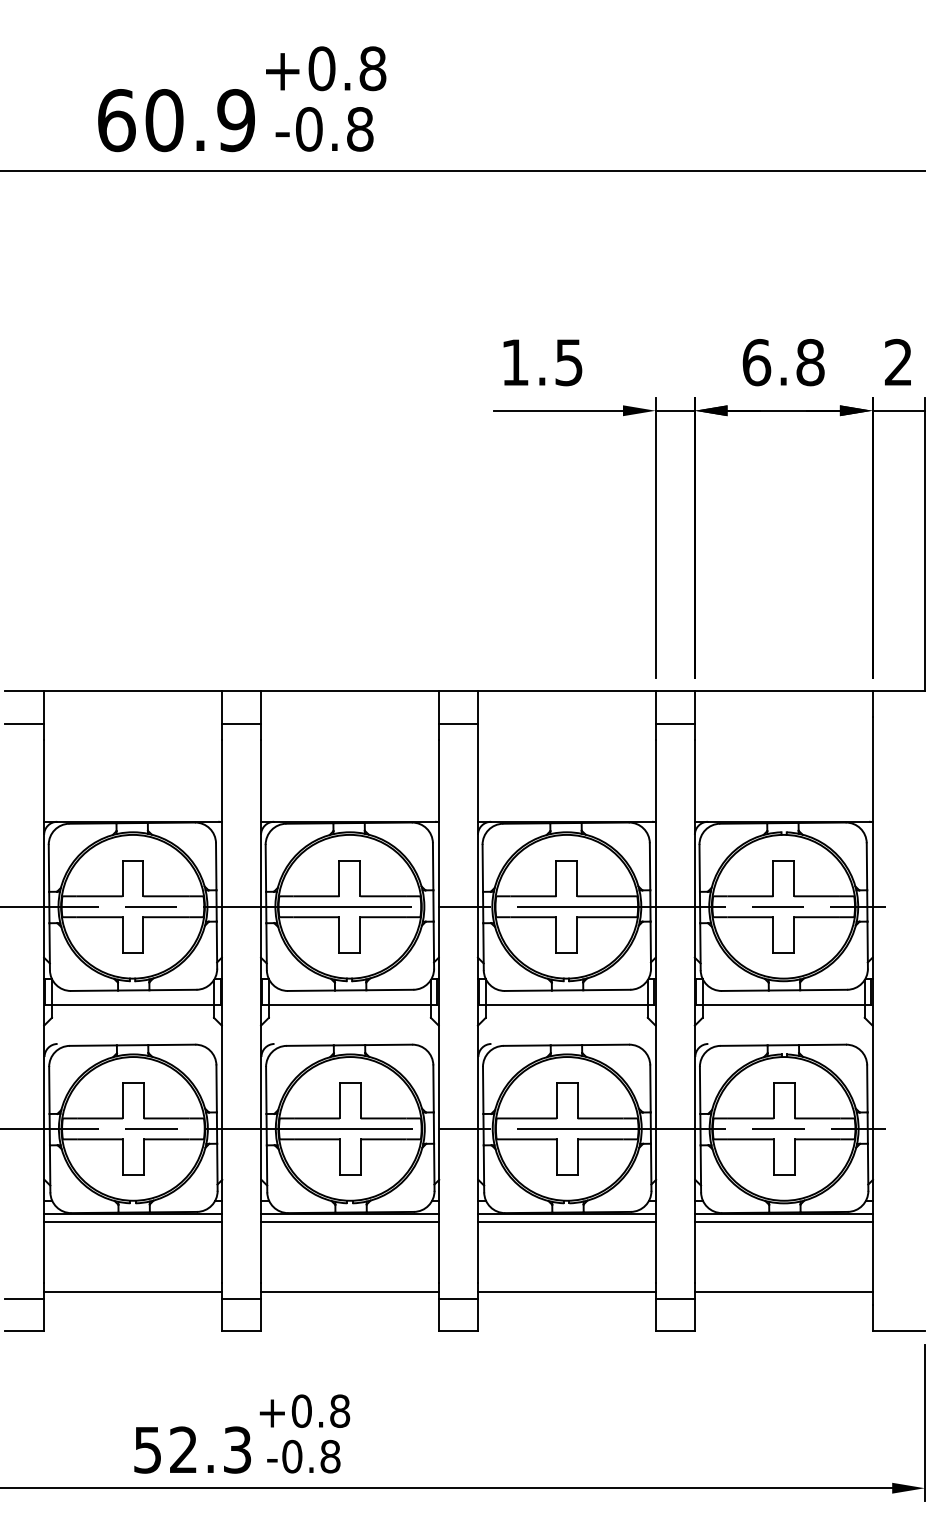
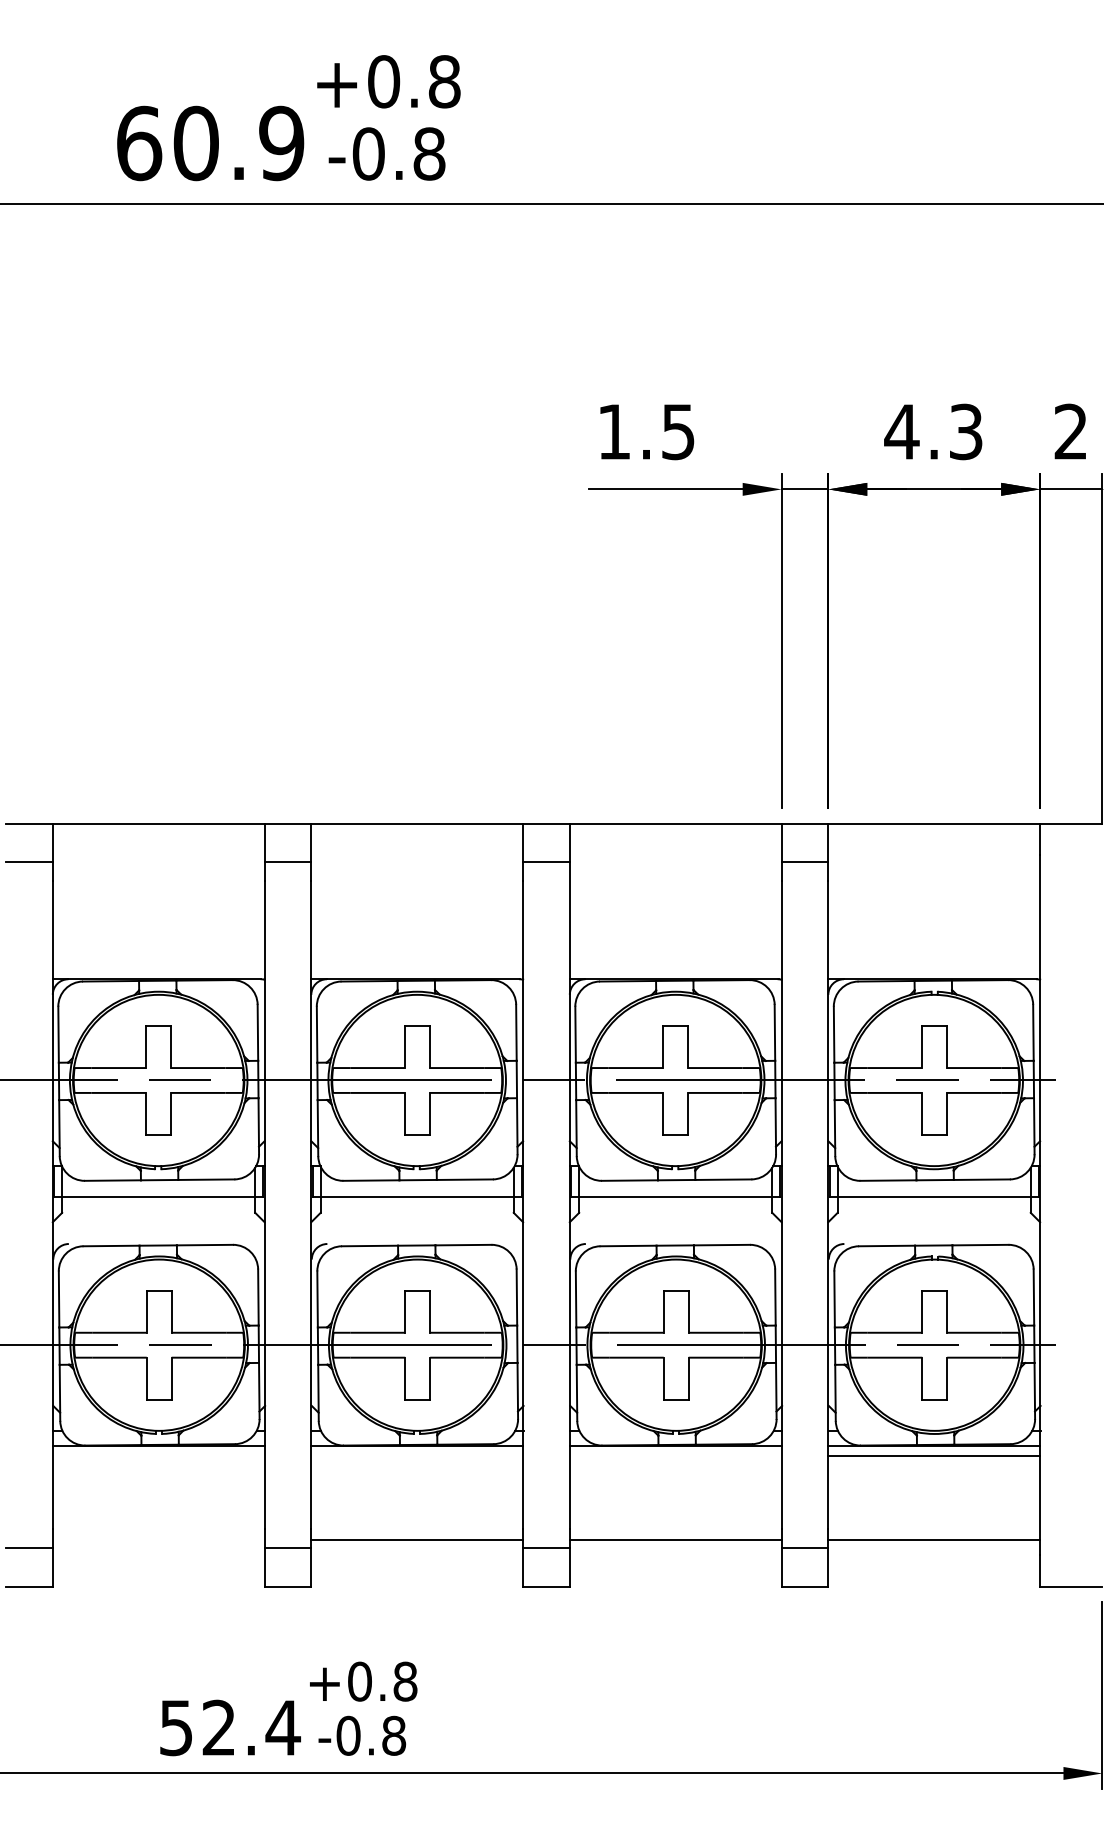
text: (783, 362) -> (933, 431), 6.8 -> 4.3
line: (132, 1221) -> (158, 1455), removed
line: (350, 1221) -> (417, 1455), removed
line: (566, 1221) -> (675, 1455), removed
line: (132, 1291) -> (158, 1539), removed
text: (237, 1449) -> (283, 1727), 52.3 -> 52.4

